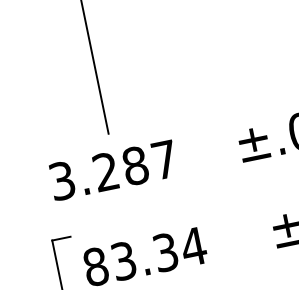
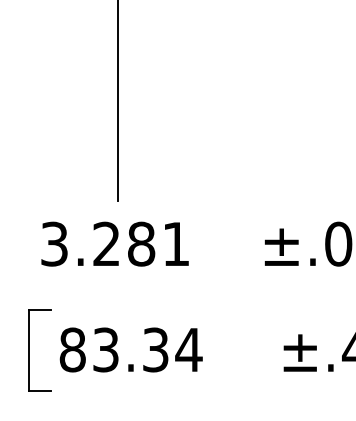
text: (164, 159) -> (176, 243), 3.287 -> 3.281

